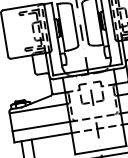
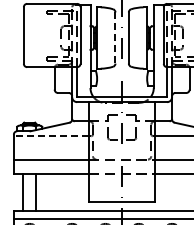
line: (75, 25) -> (115, 38), solid -> dashed
line: (37, 108) -> (50, 136), solid -> dashed

